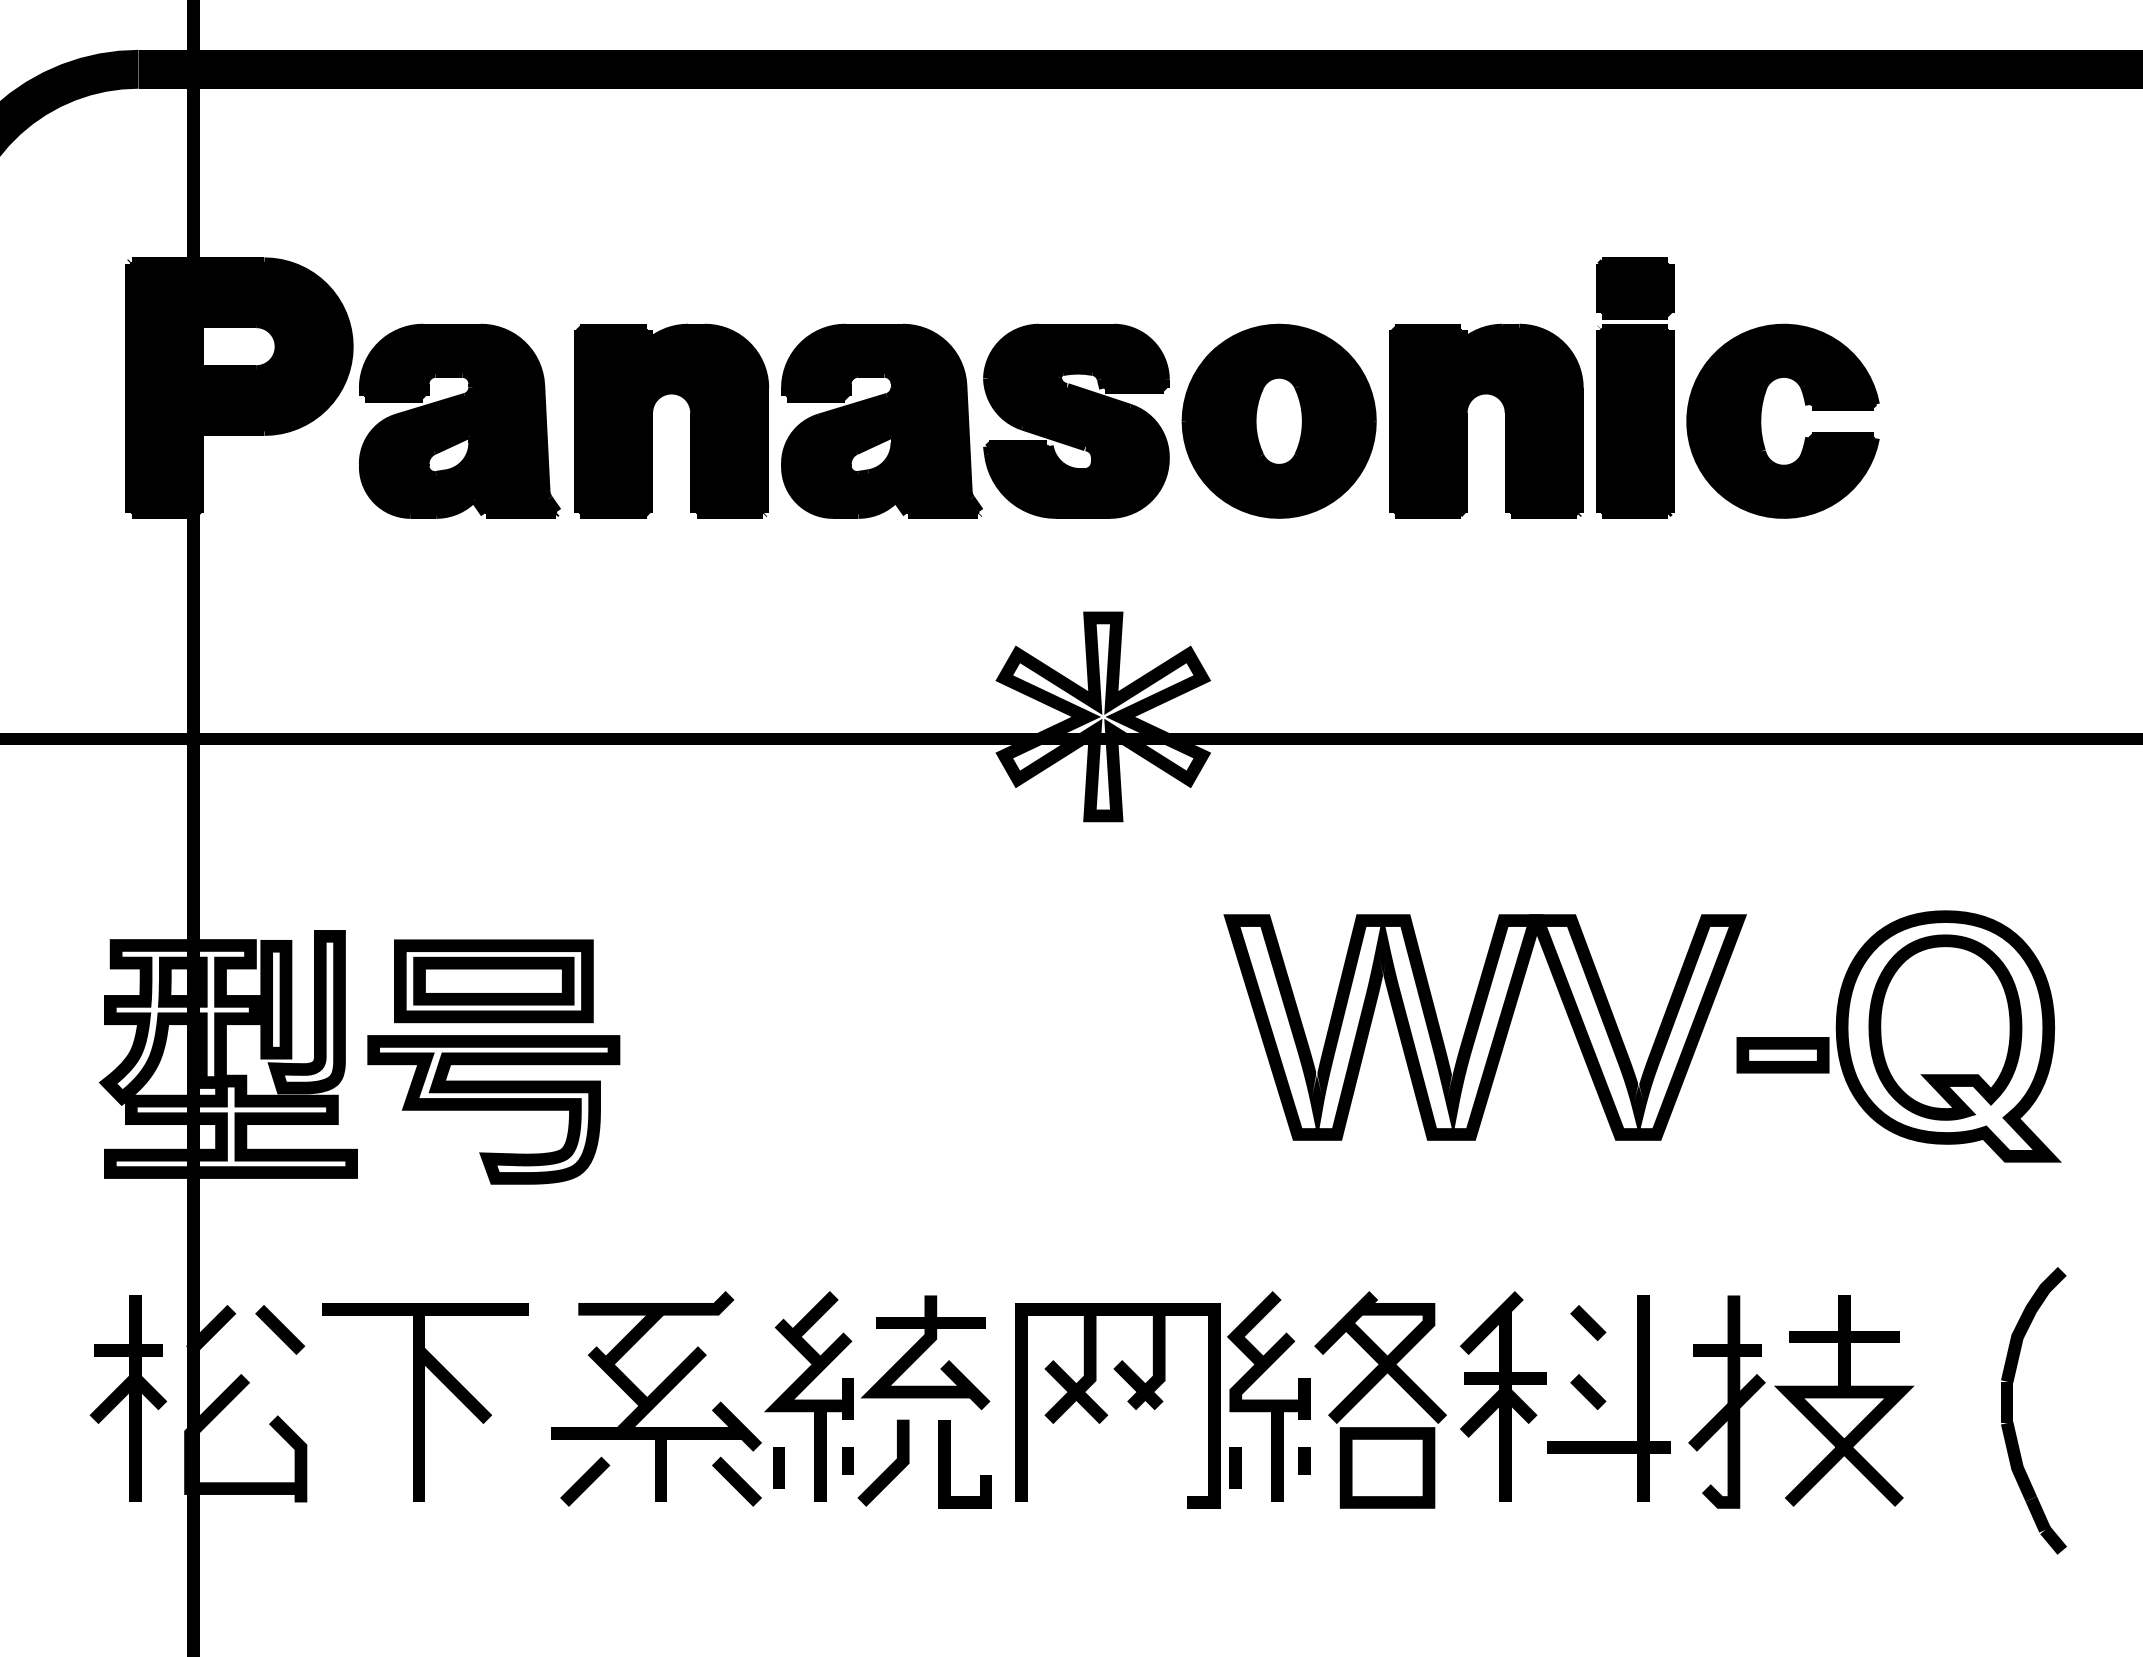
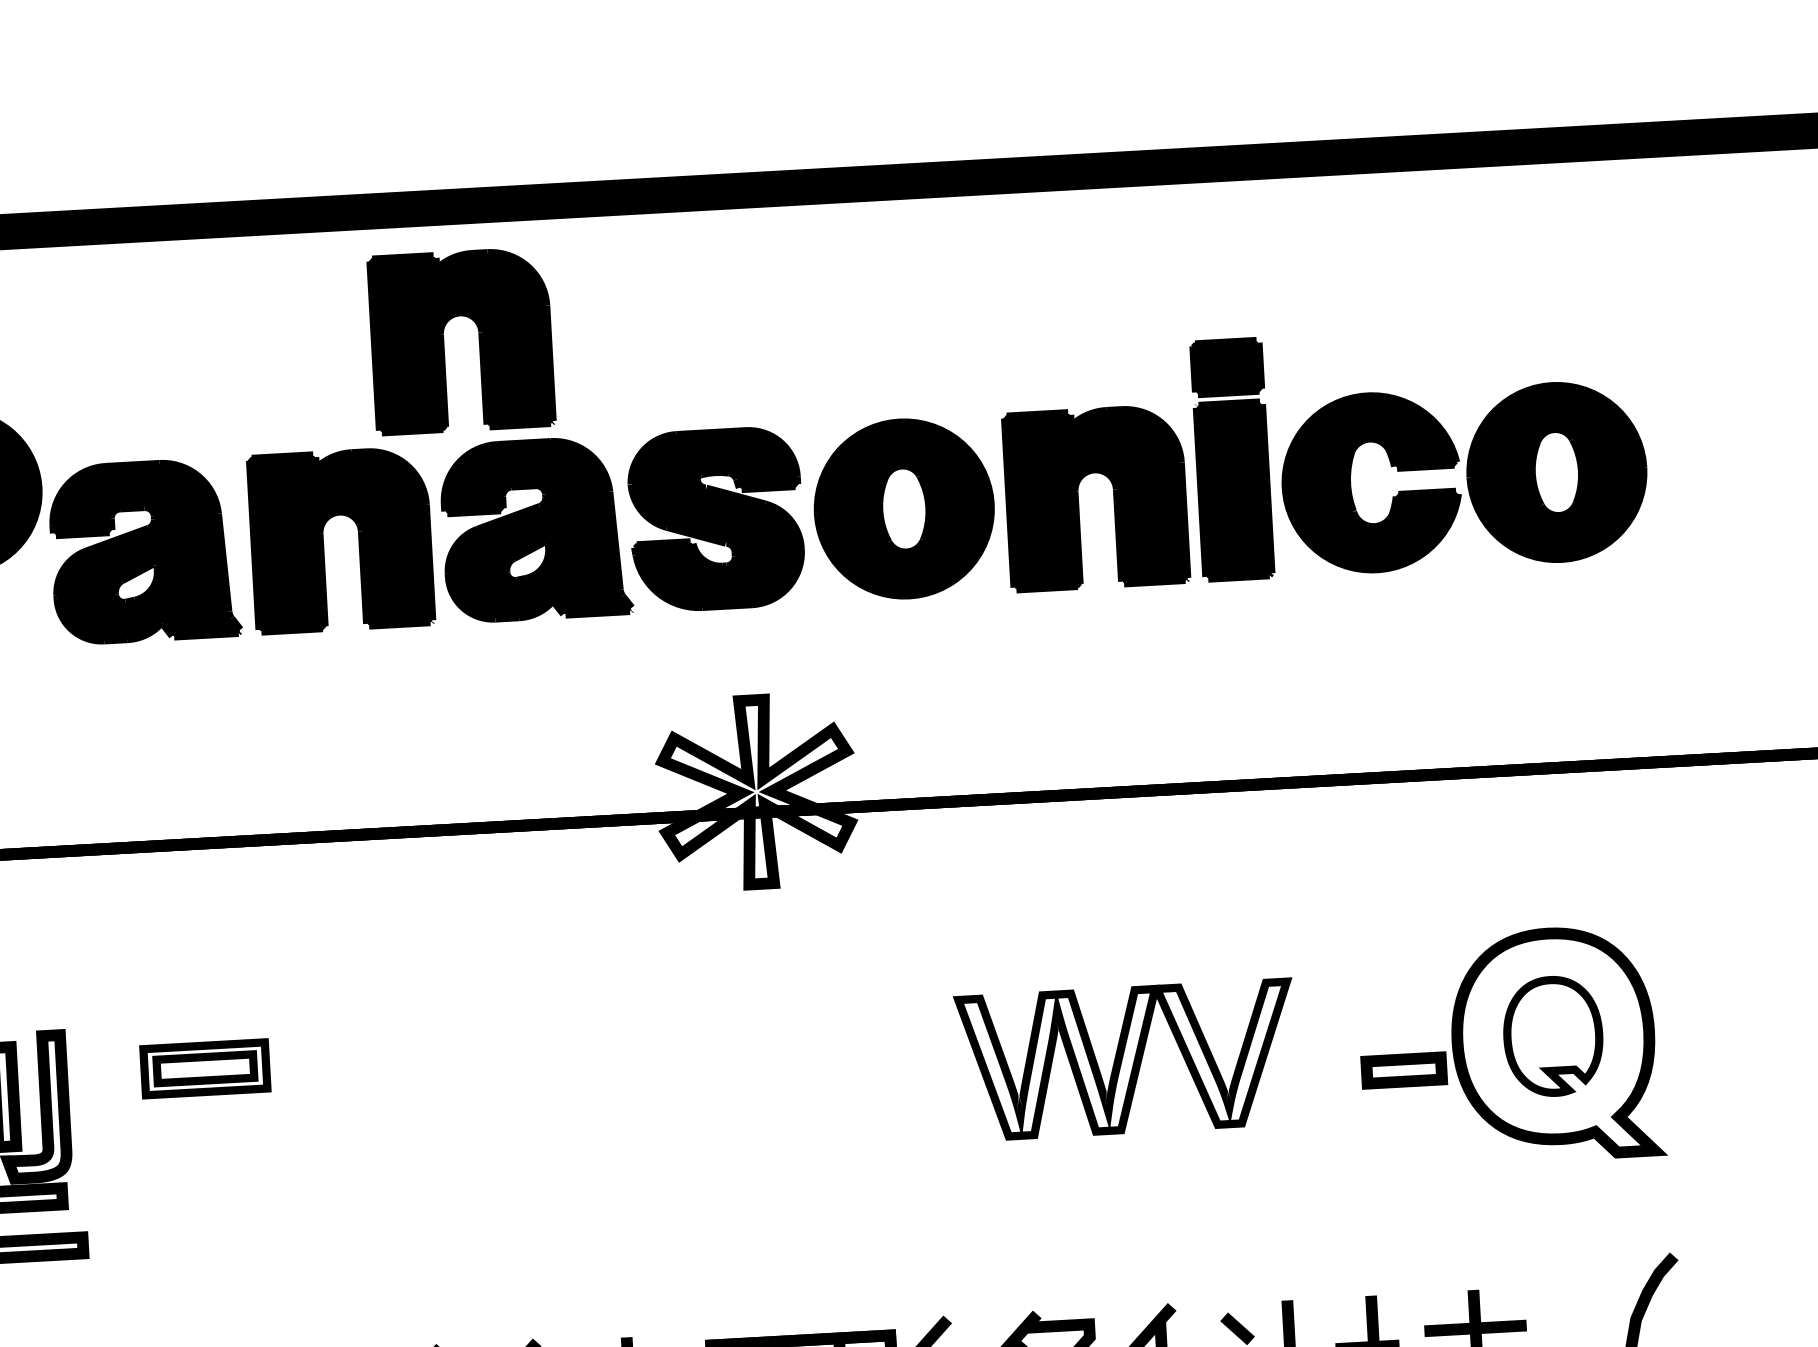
part: (794, 213) -> (444, 341), added
part: (1982, 420) -> (1556, 471), added
part: (493, 981) -> (205, 1068), size x0.7
part: (1484, 1027) -> (1126, 1060), size x0.7
part: (1945, 1027) -> (1553, 1036), size x0.7
part: (493, 1109) -> (211, 1187), removed

